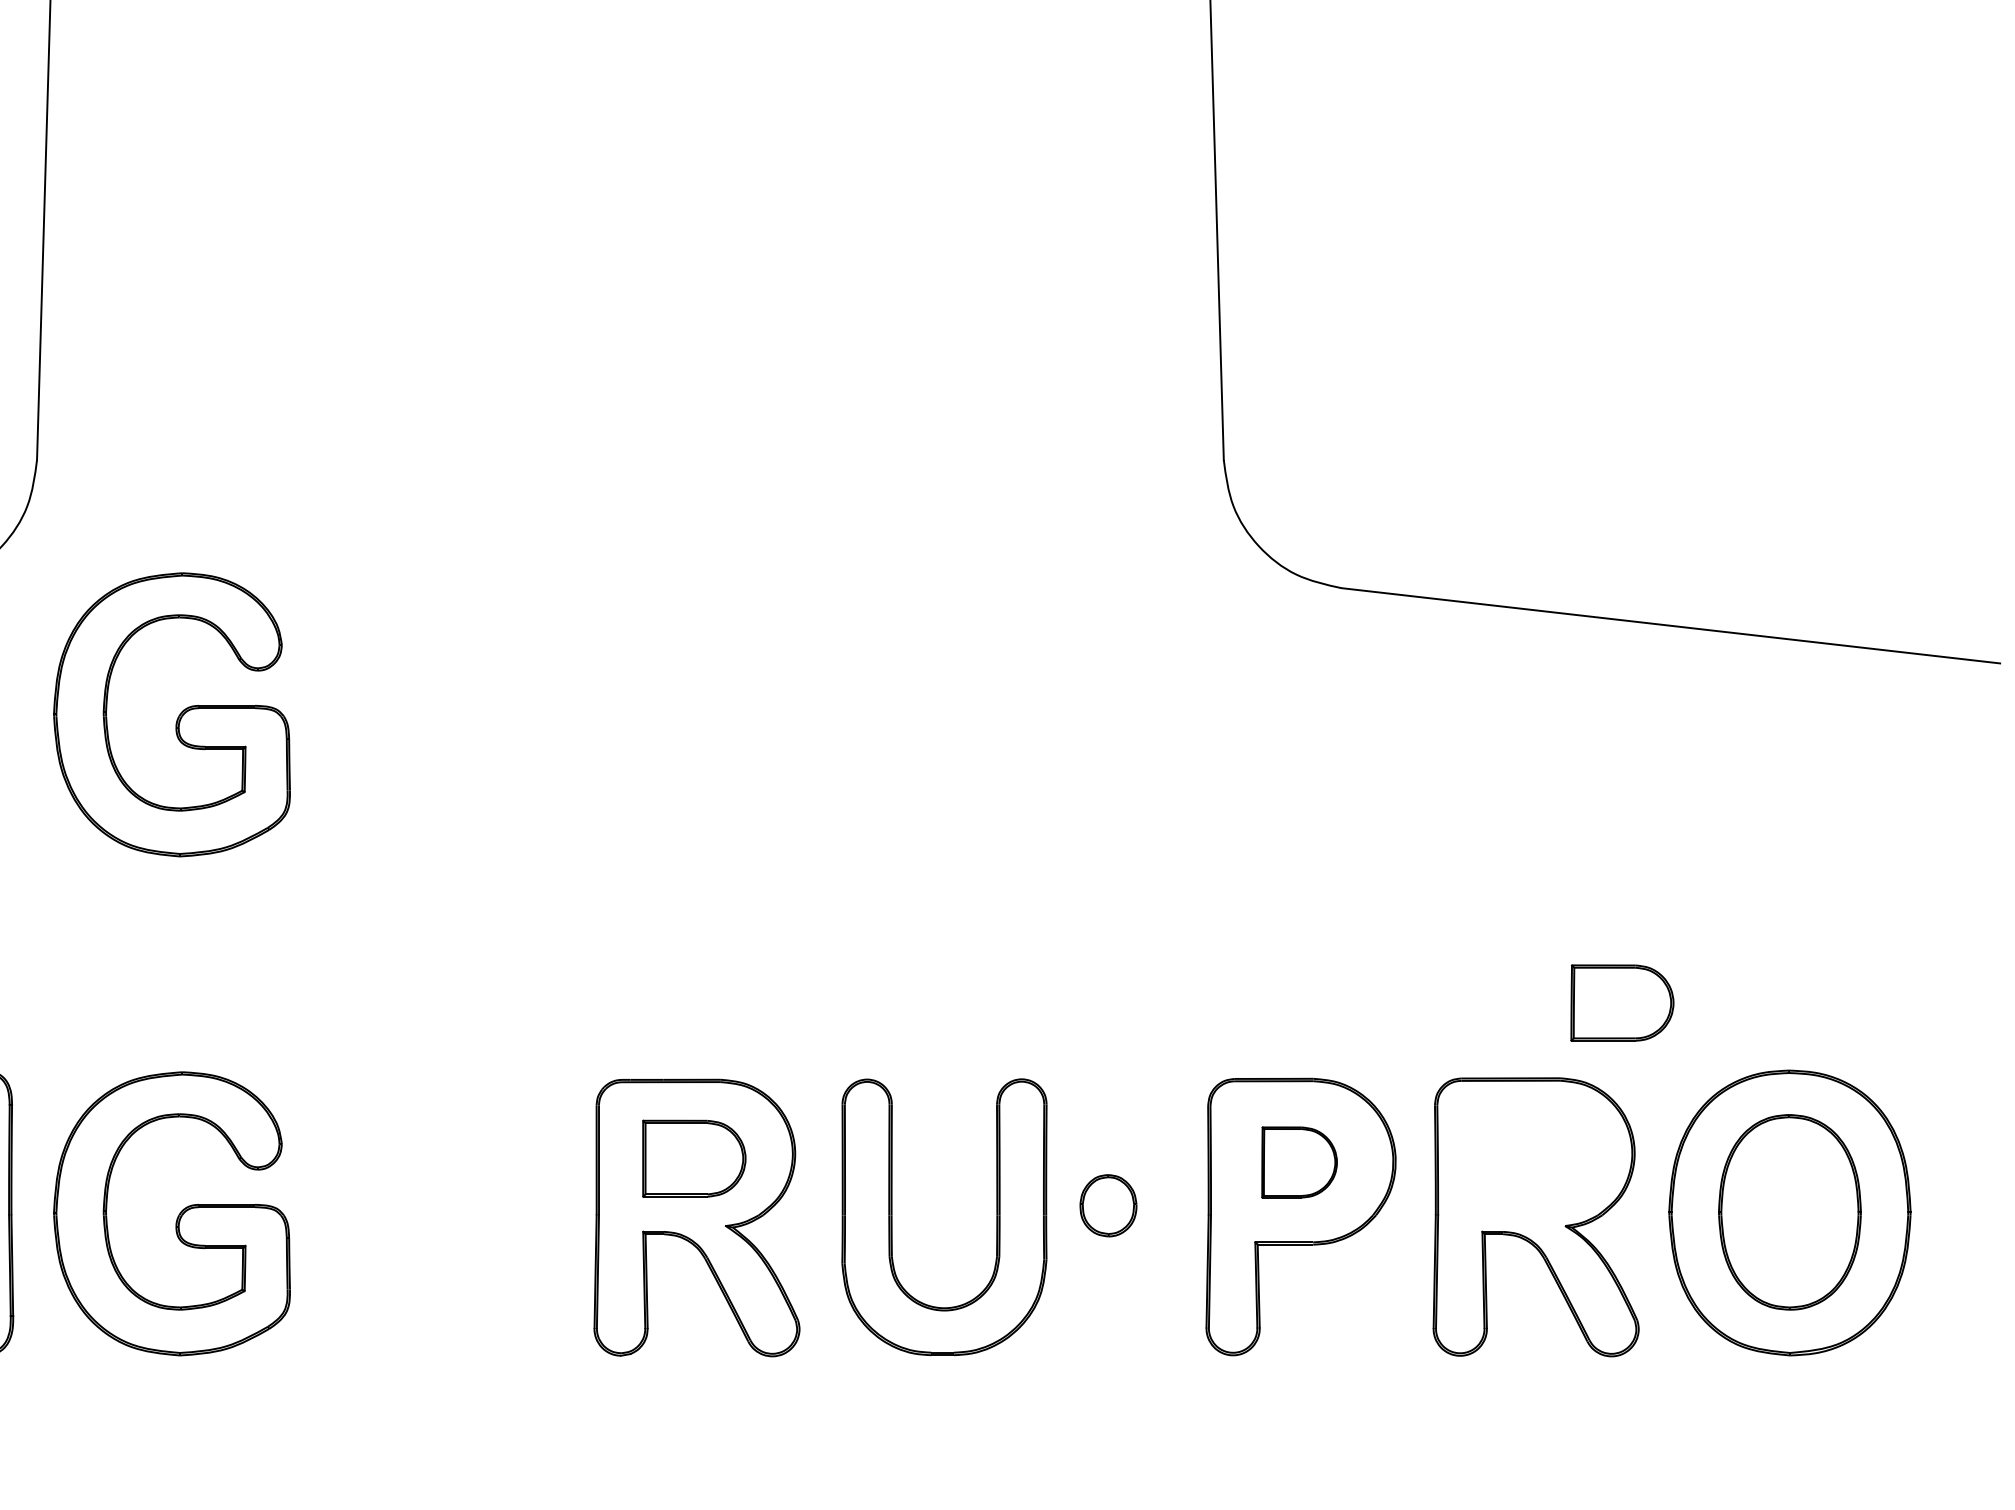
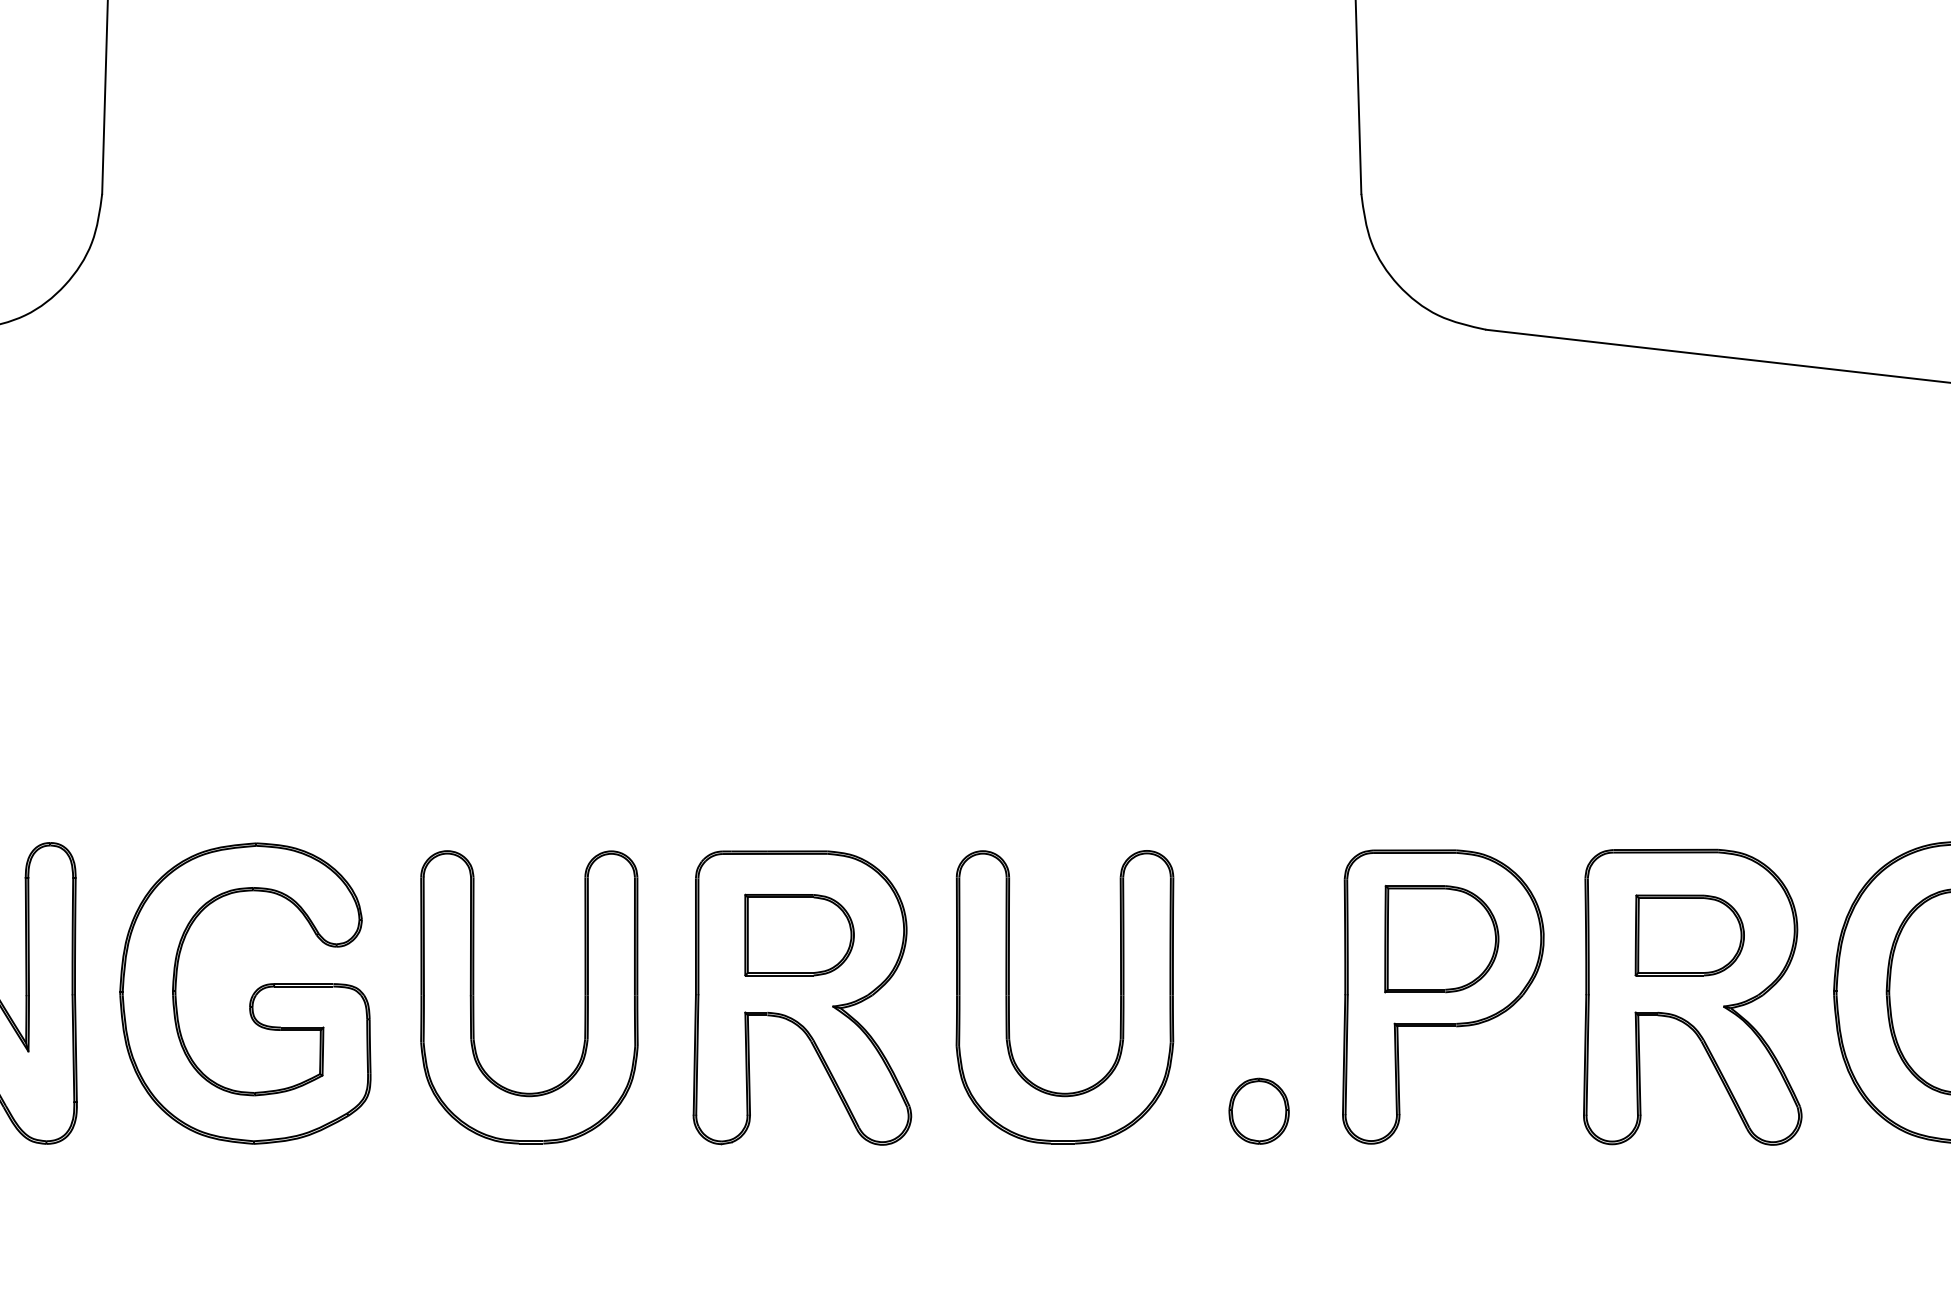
part: (177, 717) -> (251, 467), removed
part: (1622, 1002) -> (1689, 934), moved
part: (1299, 1162) -> (1441, 939), size x1.43
part: (1108, 1205) -> (1259, 1111), moved
part: (387, 1217) -> (474, 997), added

